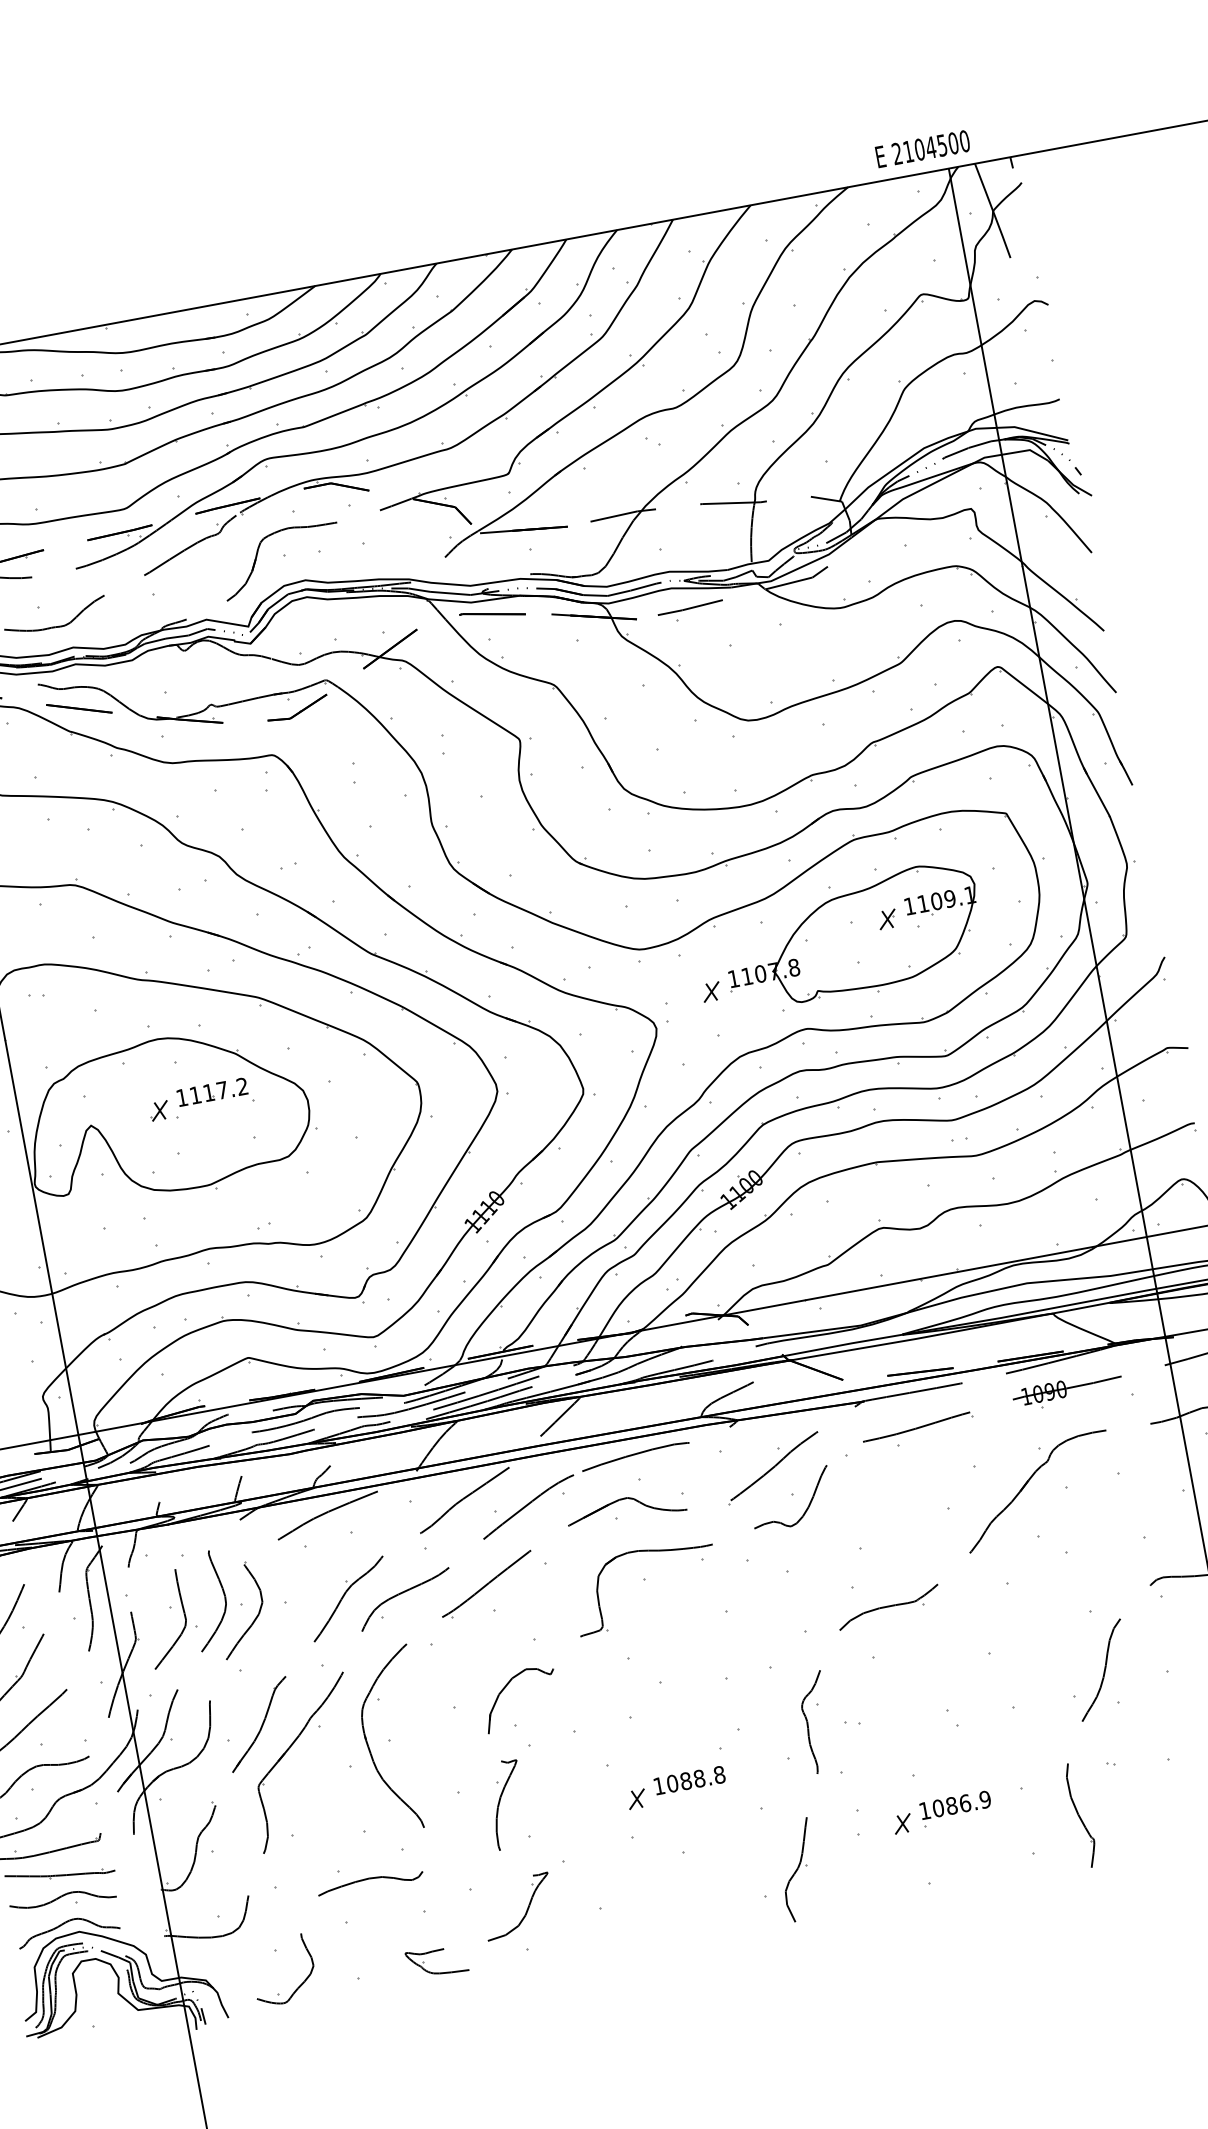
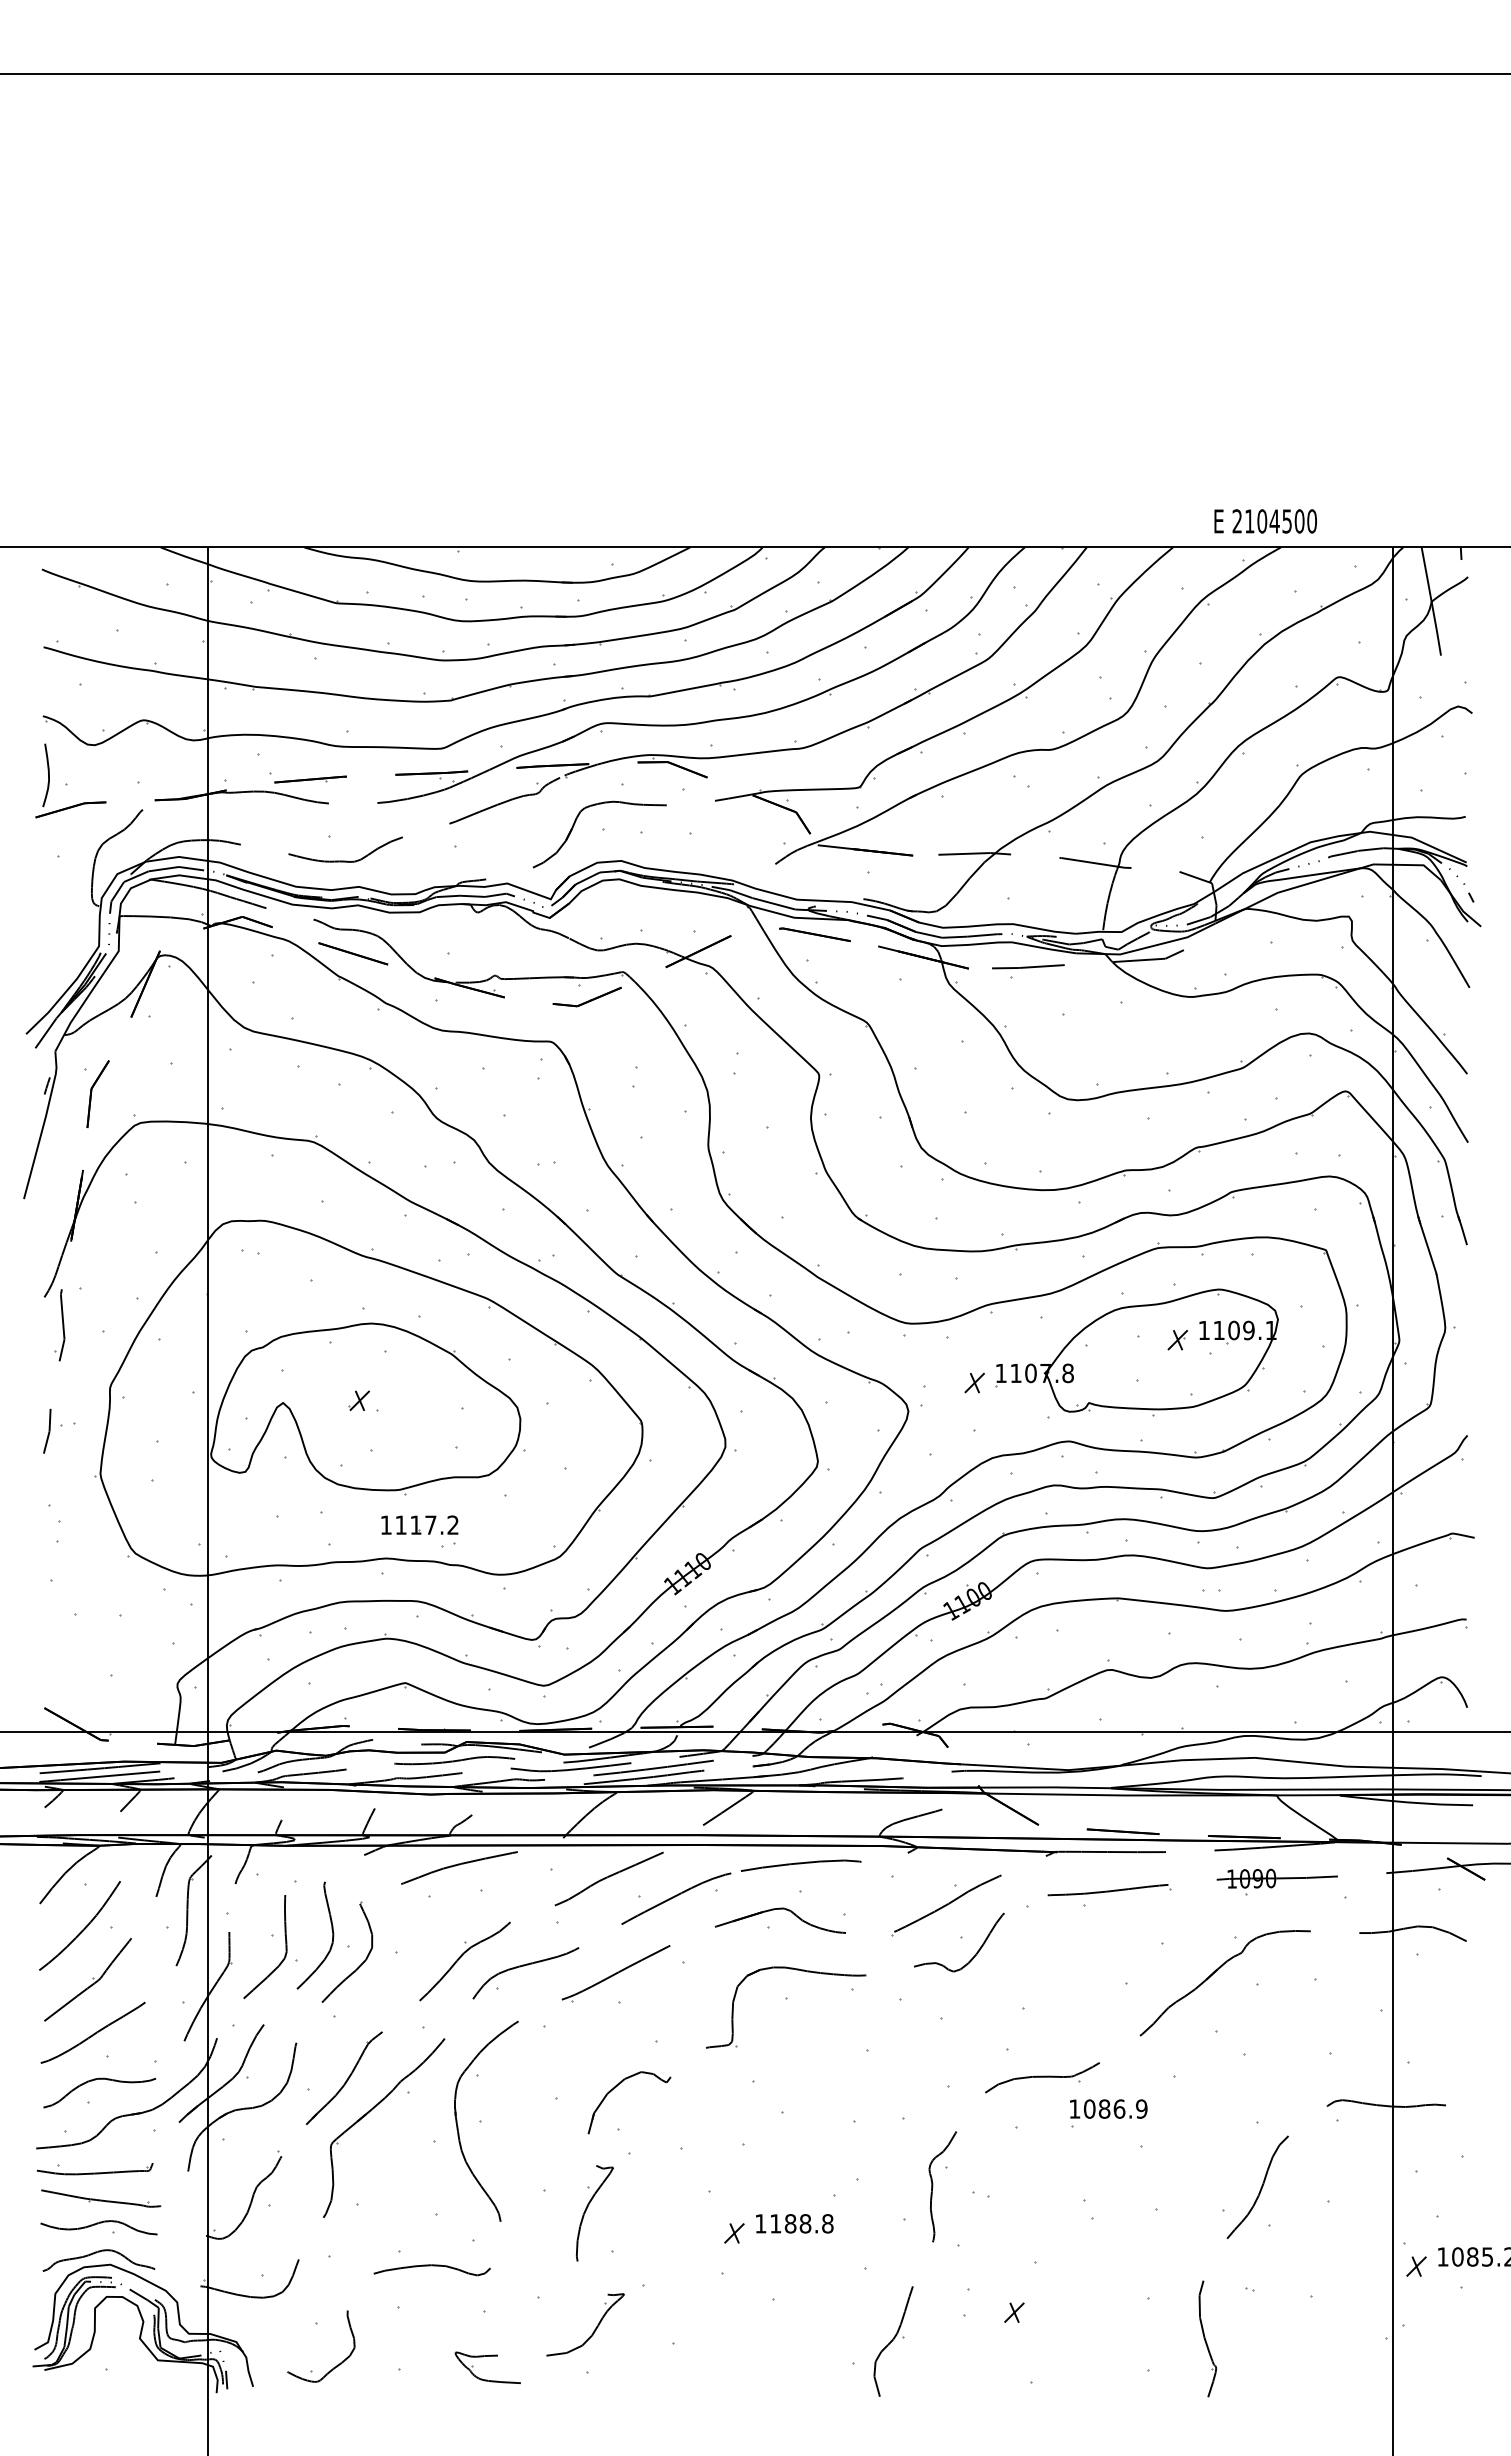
text: (922, 149) -> (1265, 521), moved
part: (212, 1091) -> (419, 1524), moved
text: (672, 1783) -> (775, 2223), 1088.8 -> 1188.8
part: (956, 1809) -> (1108, 2113), moved

